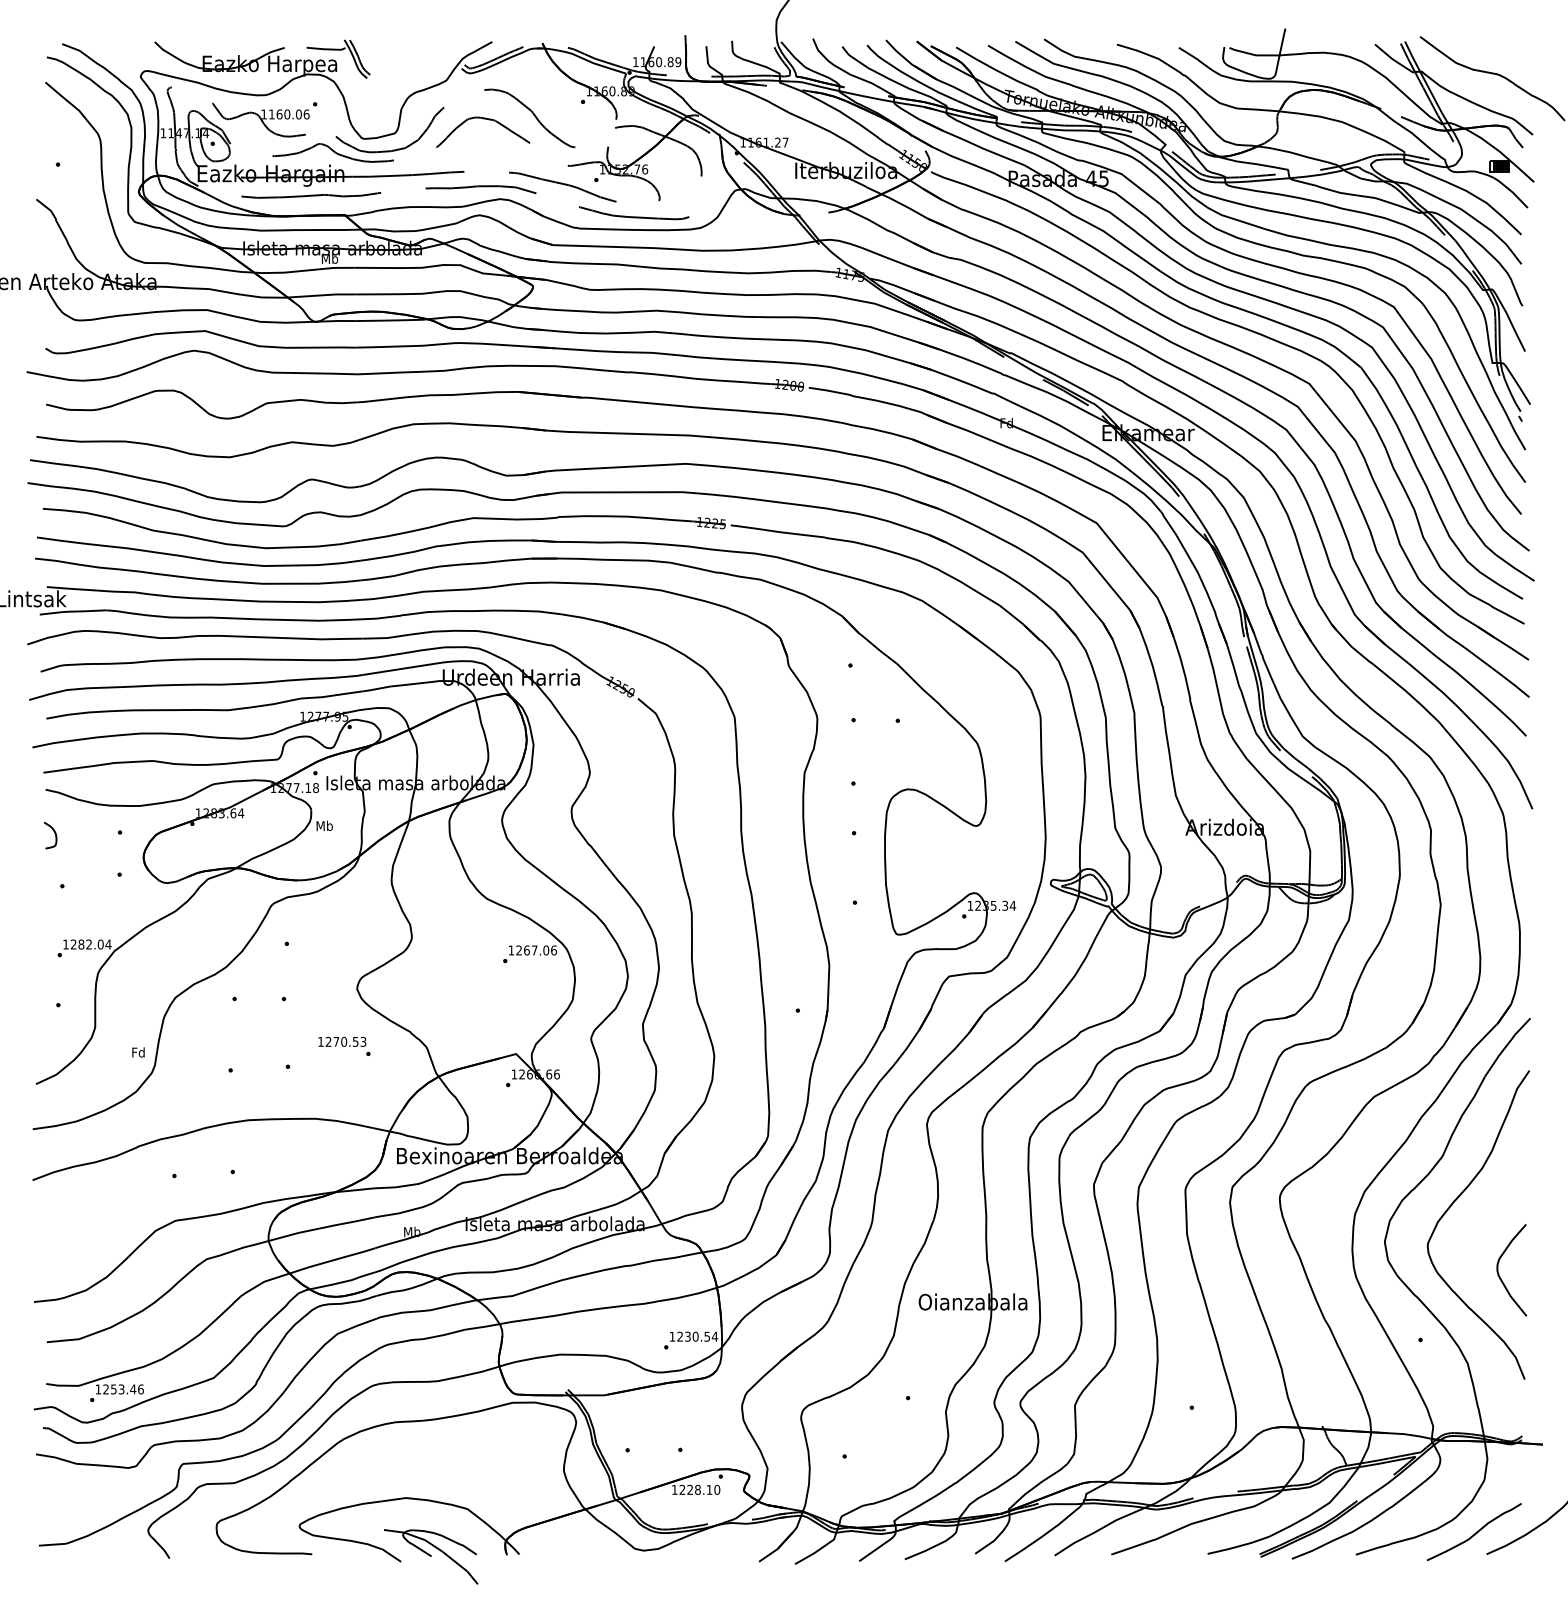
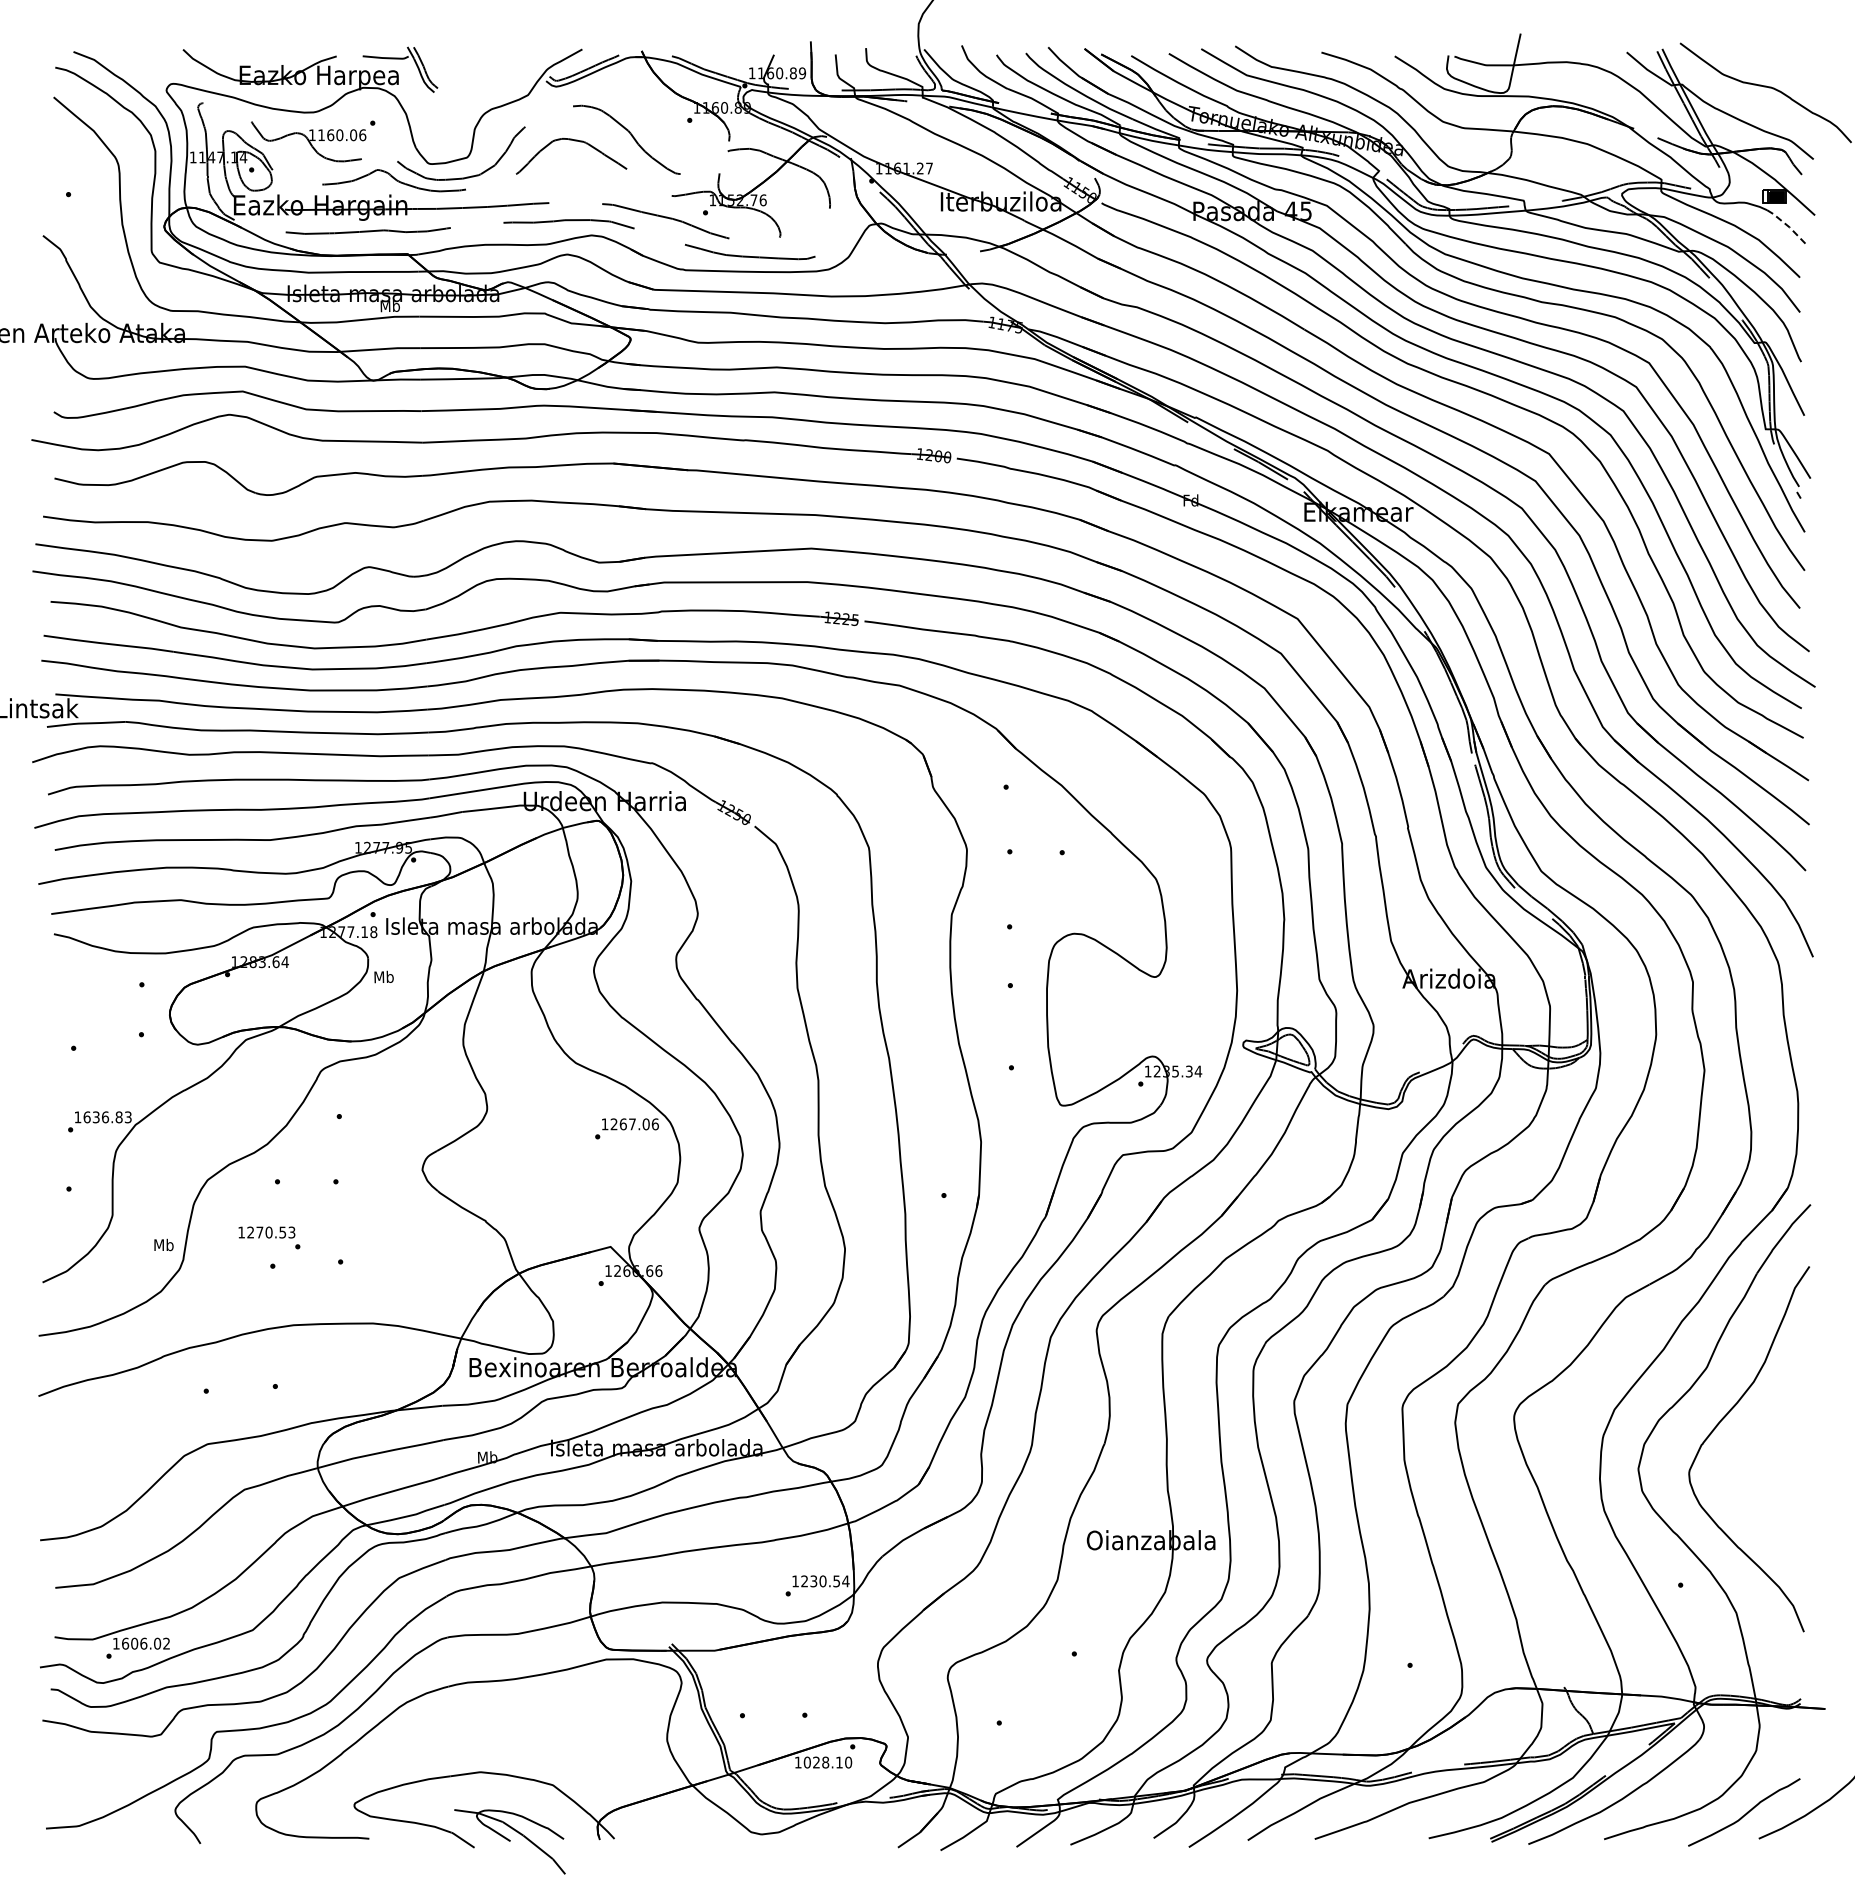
line: (1511, 191) -> (1788, 226), solid -> dashed
curve: (54, 833) -> (64, 986), removed
text: (90, 944) -> (107, 1117), 1282.04 -> 1636.83
text: (344, 1046) -> (269, 1237), moved
text: (138, 1052) -> (163, 1244), Fd -> Mb
curve: (1499, 1273) -> (1773, 1506), removed
text: (123, 1389) -> (146, 1643), 1253.46 -> 1606.02
text: (681, 1489) -> (806, 1762), 1228.10 -> 1028.10

